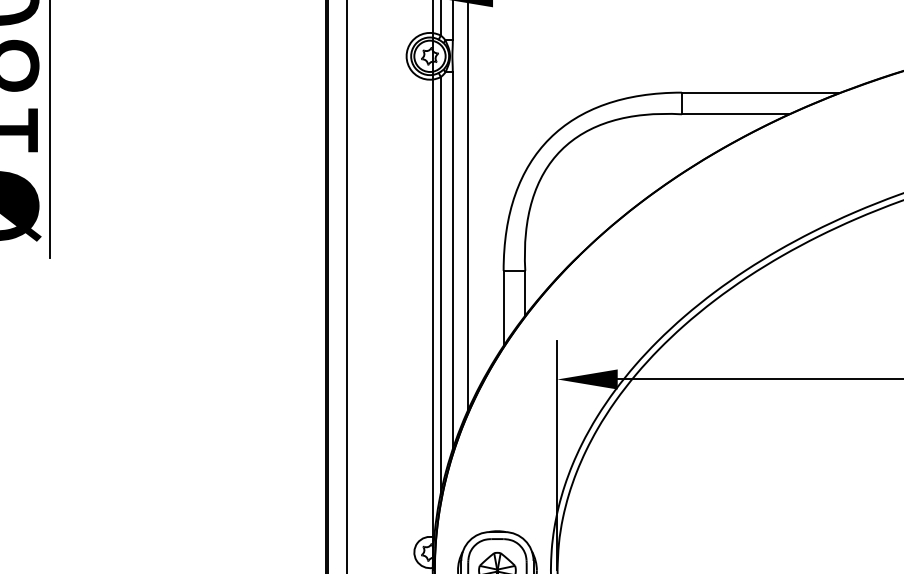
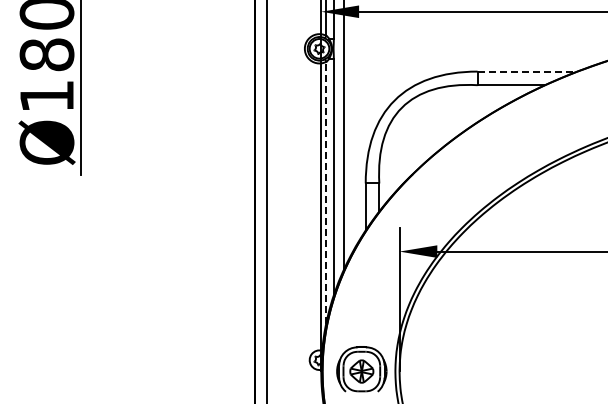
line: (761, 92) -> (527, 71), solid -> dashed
line: (441, 285) -> (326, 192), solid -> dashed

